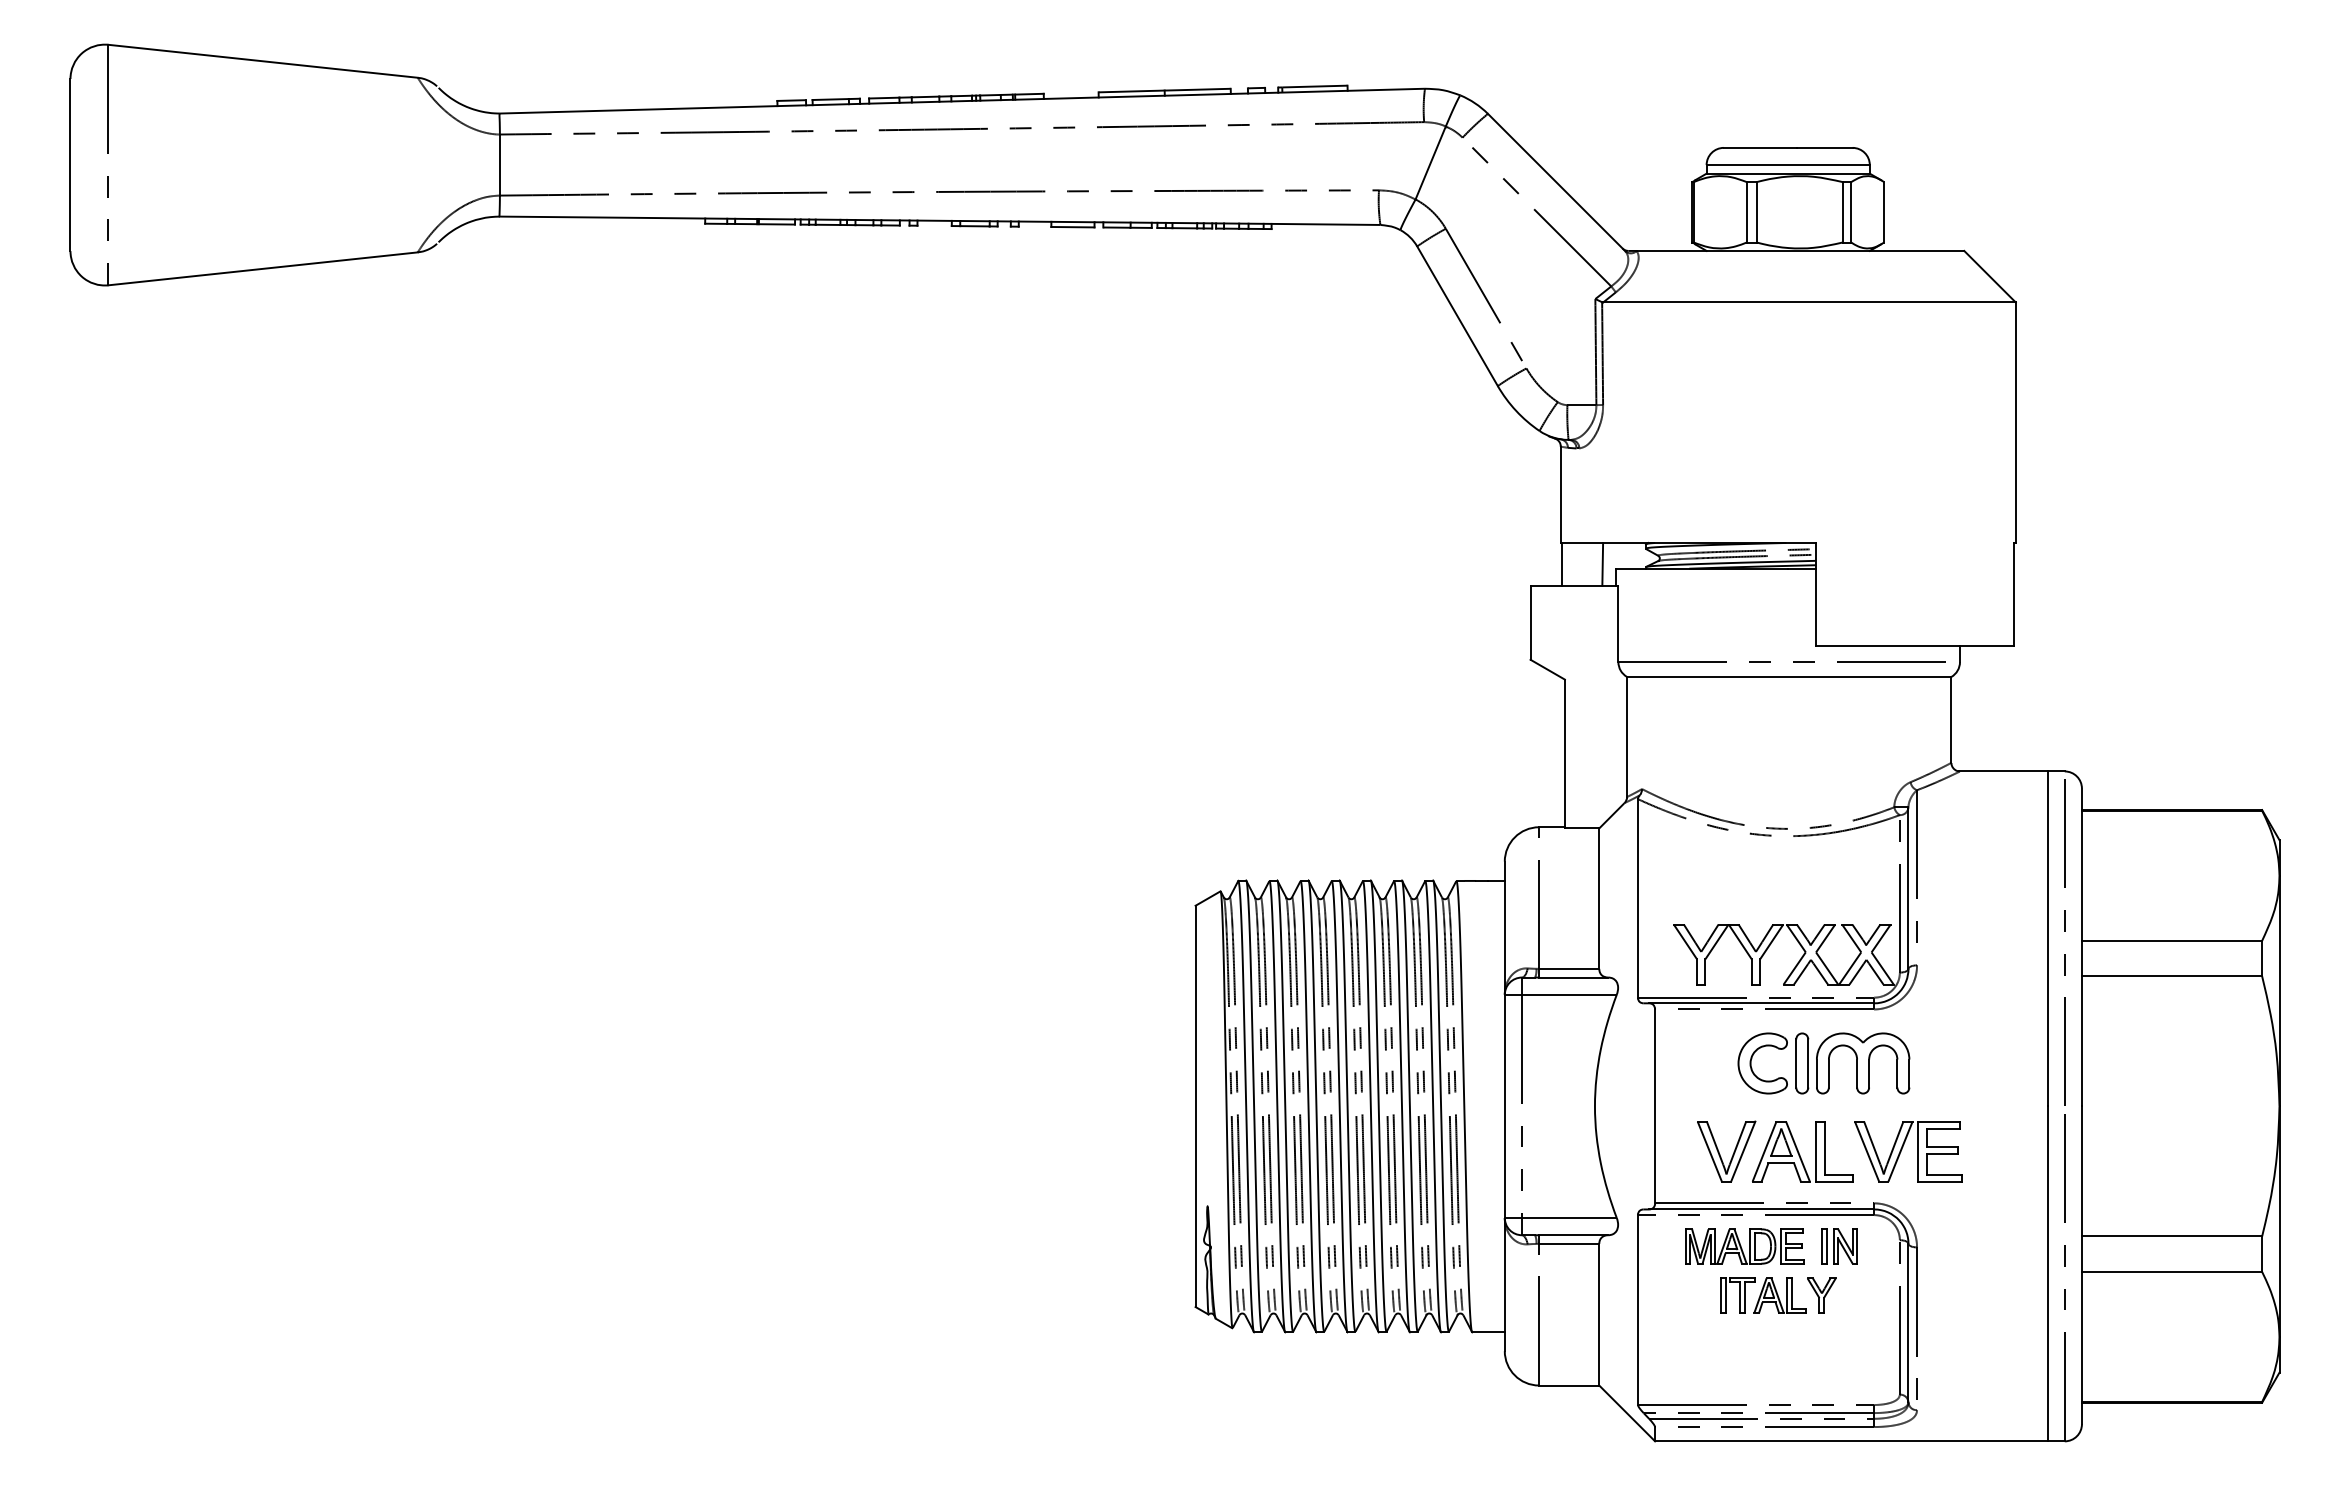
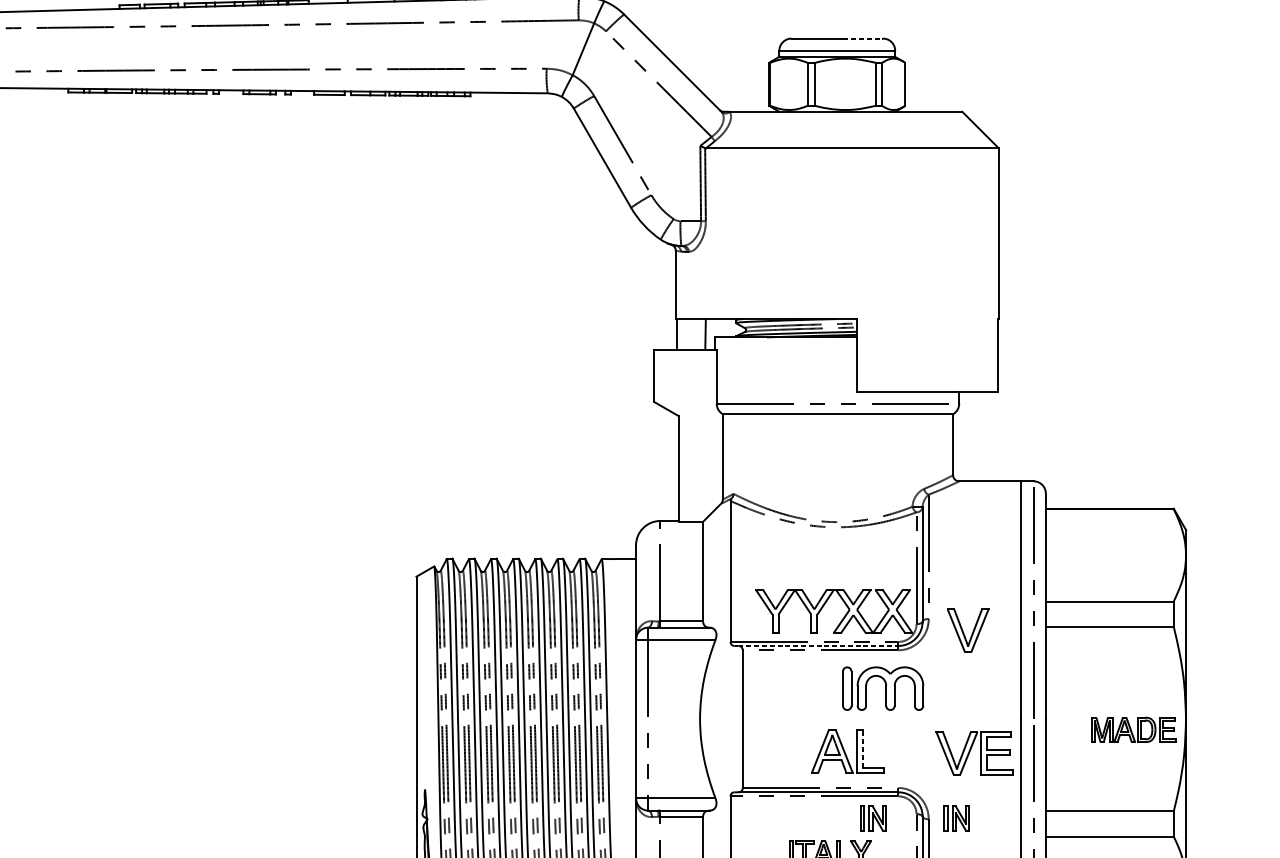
line: (1824, 147) -> (863, 38), solid -> dashed
line: (1761, 1003) -> (818, 646), solid -> dashed
part: (1751, 1063) -> (811, 688), removed
line: (1824, 1148) -> (863, 749), solid -> dashed
part: (1902, 1149) -> (970, 751), moved
part: (1720, 1154) -> (963, 632), moved
part: (1744, 1246) -> (1133, 729), moved
part: (1956, 1246) -> (956, 818), added

